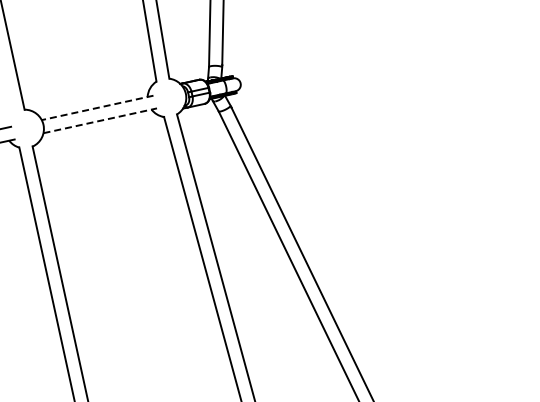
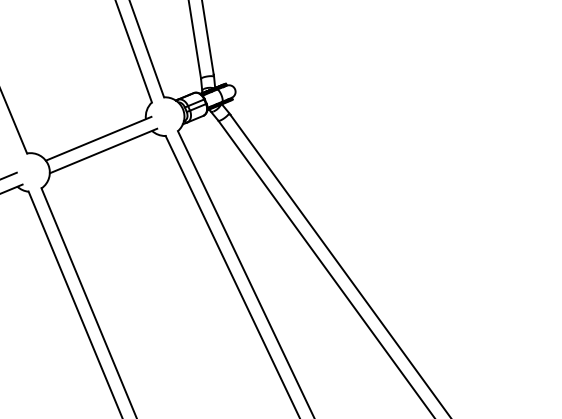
line: (97, 107) -> (98, 138), dashed -> solid
line: (101, 120) -> (104, 150), dashed -> solid

